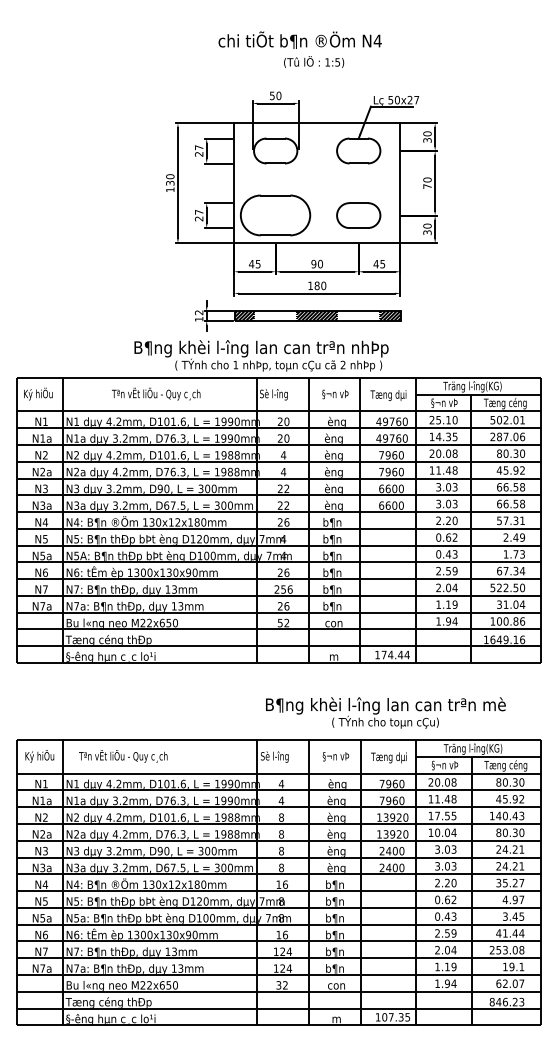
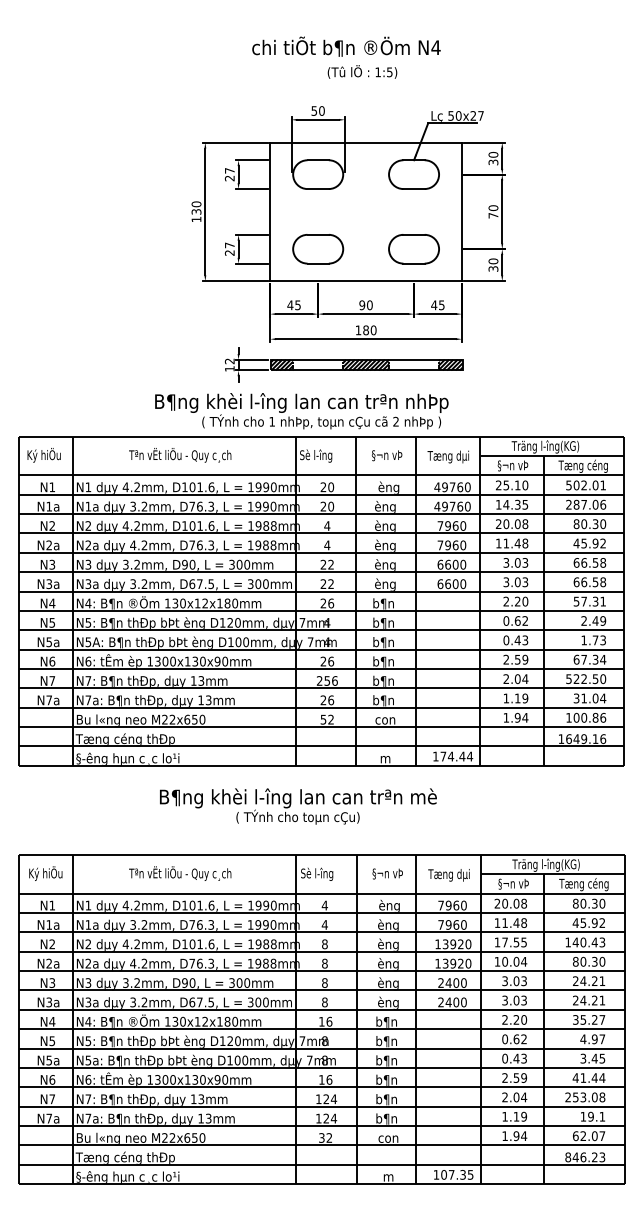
part: (275, 215) -> (318, 249), size x0.62
text: (385, 712) -> (298, 806), moved
text: (123, 756) -> (180, 873), moved

